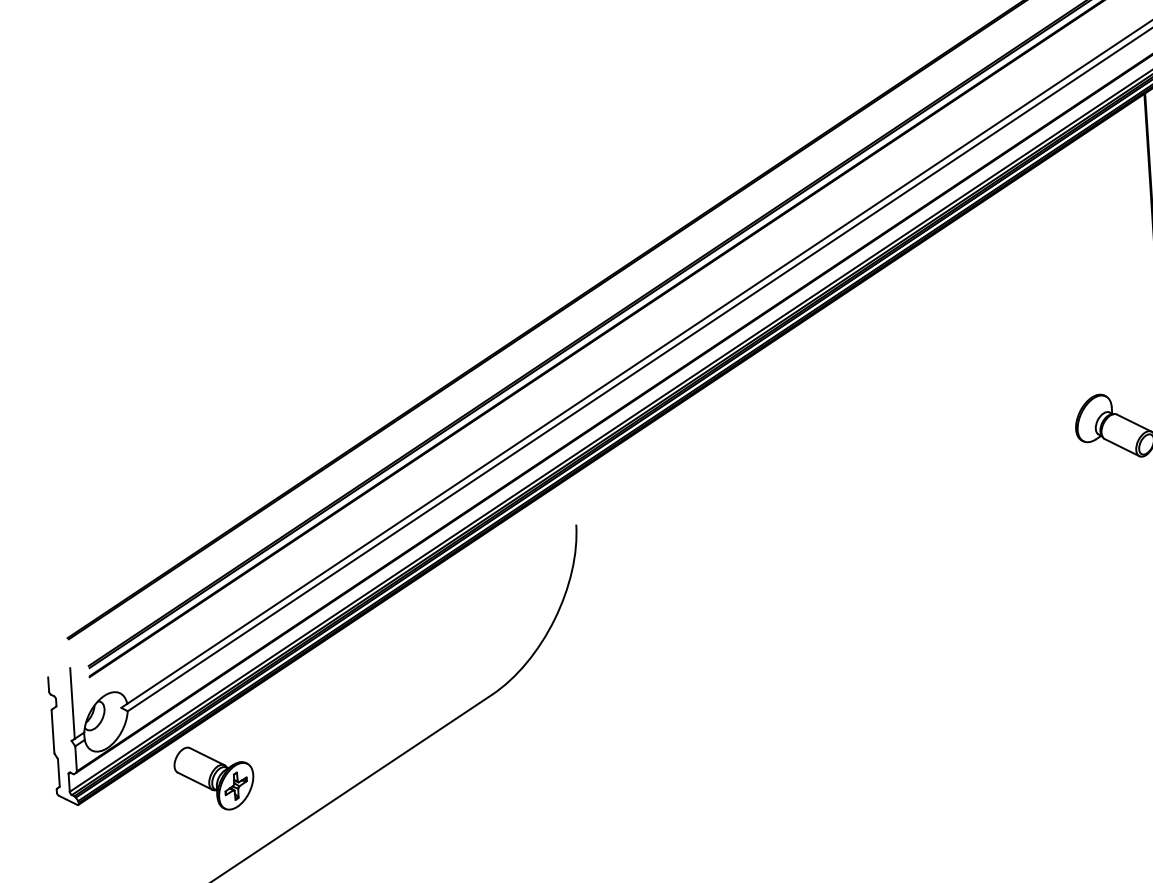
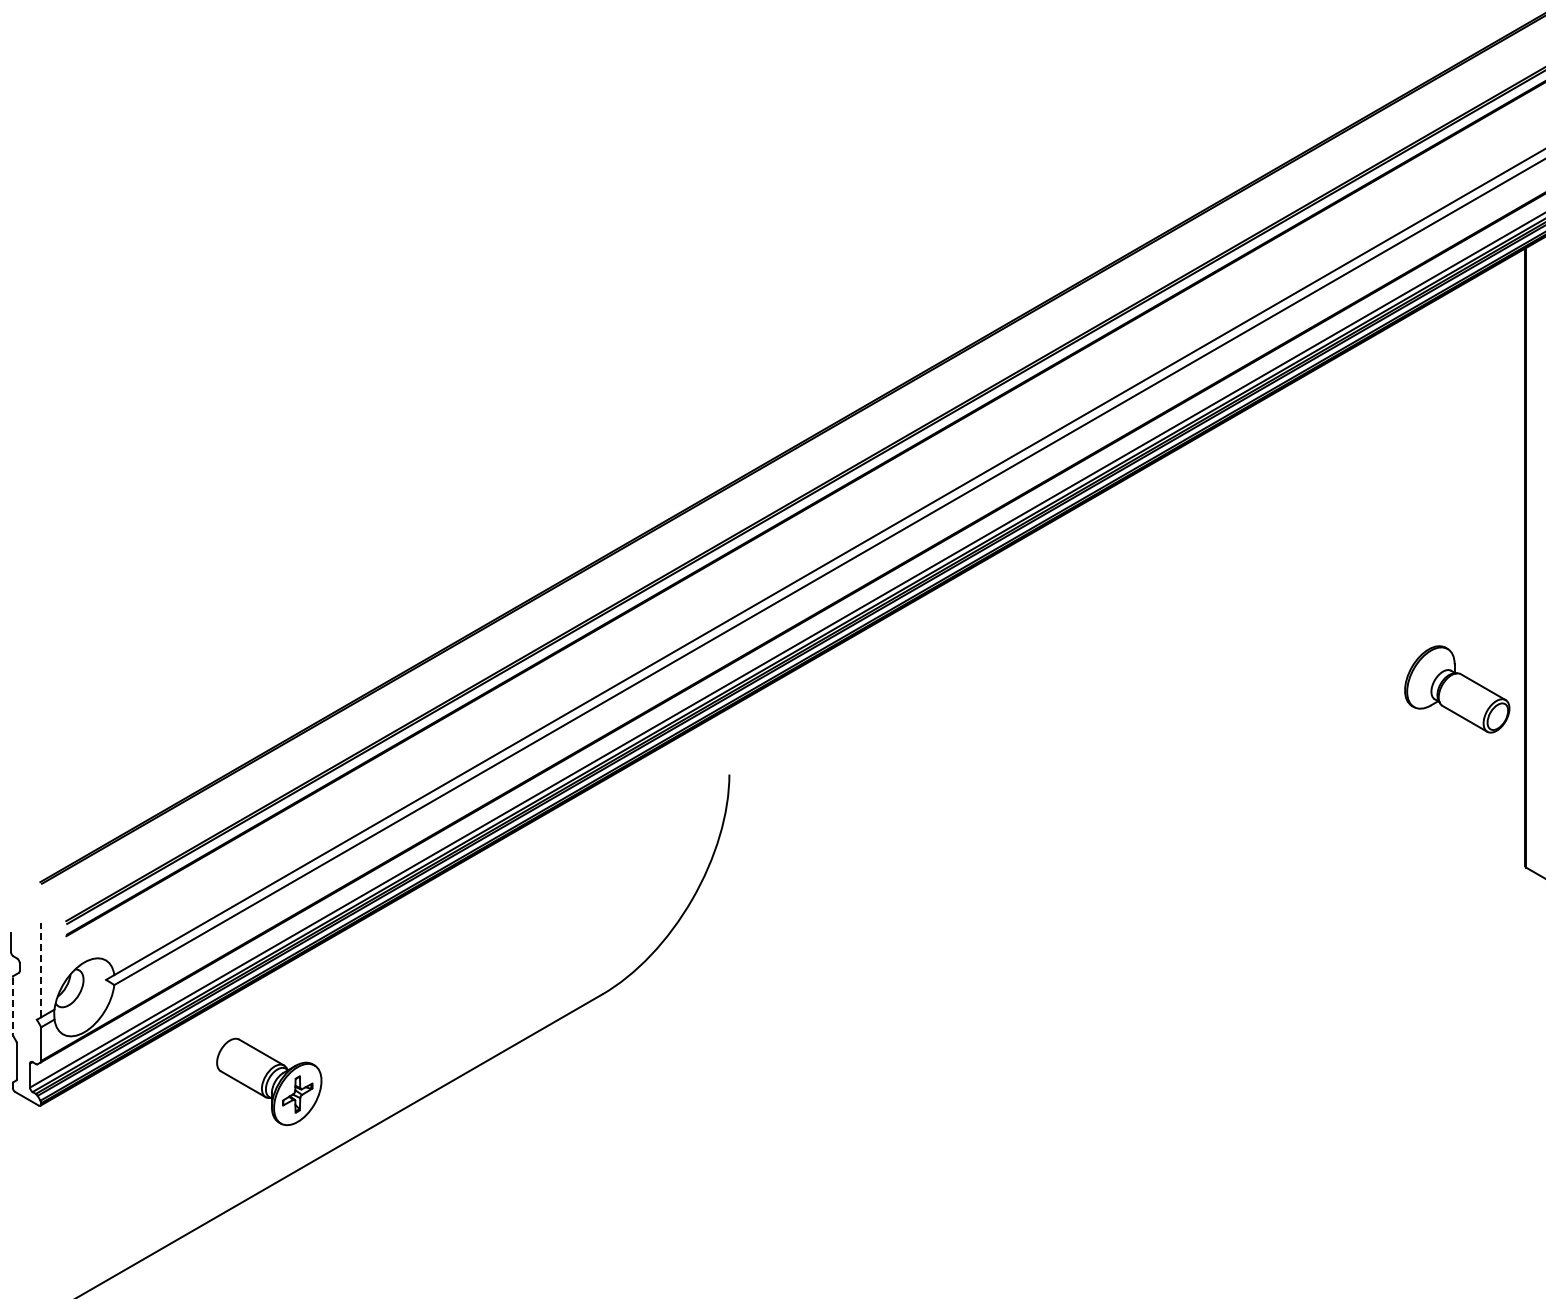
line: (72, 703) -> (41, 969), solid -> dashed
line: (52, 732) -> (12, 1006), solid -> dashed
part: (214, 777) -> (269, 1081), moved

